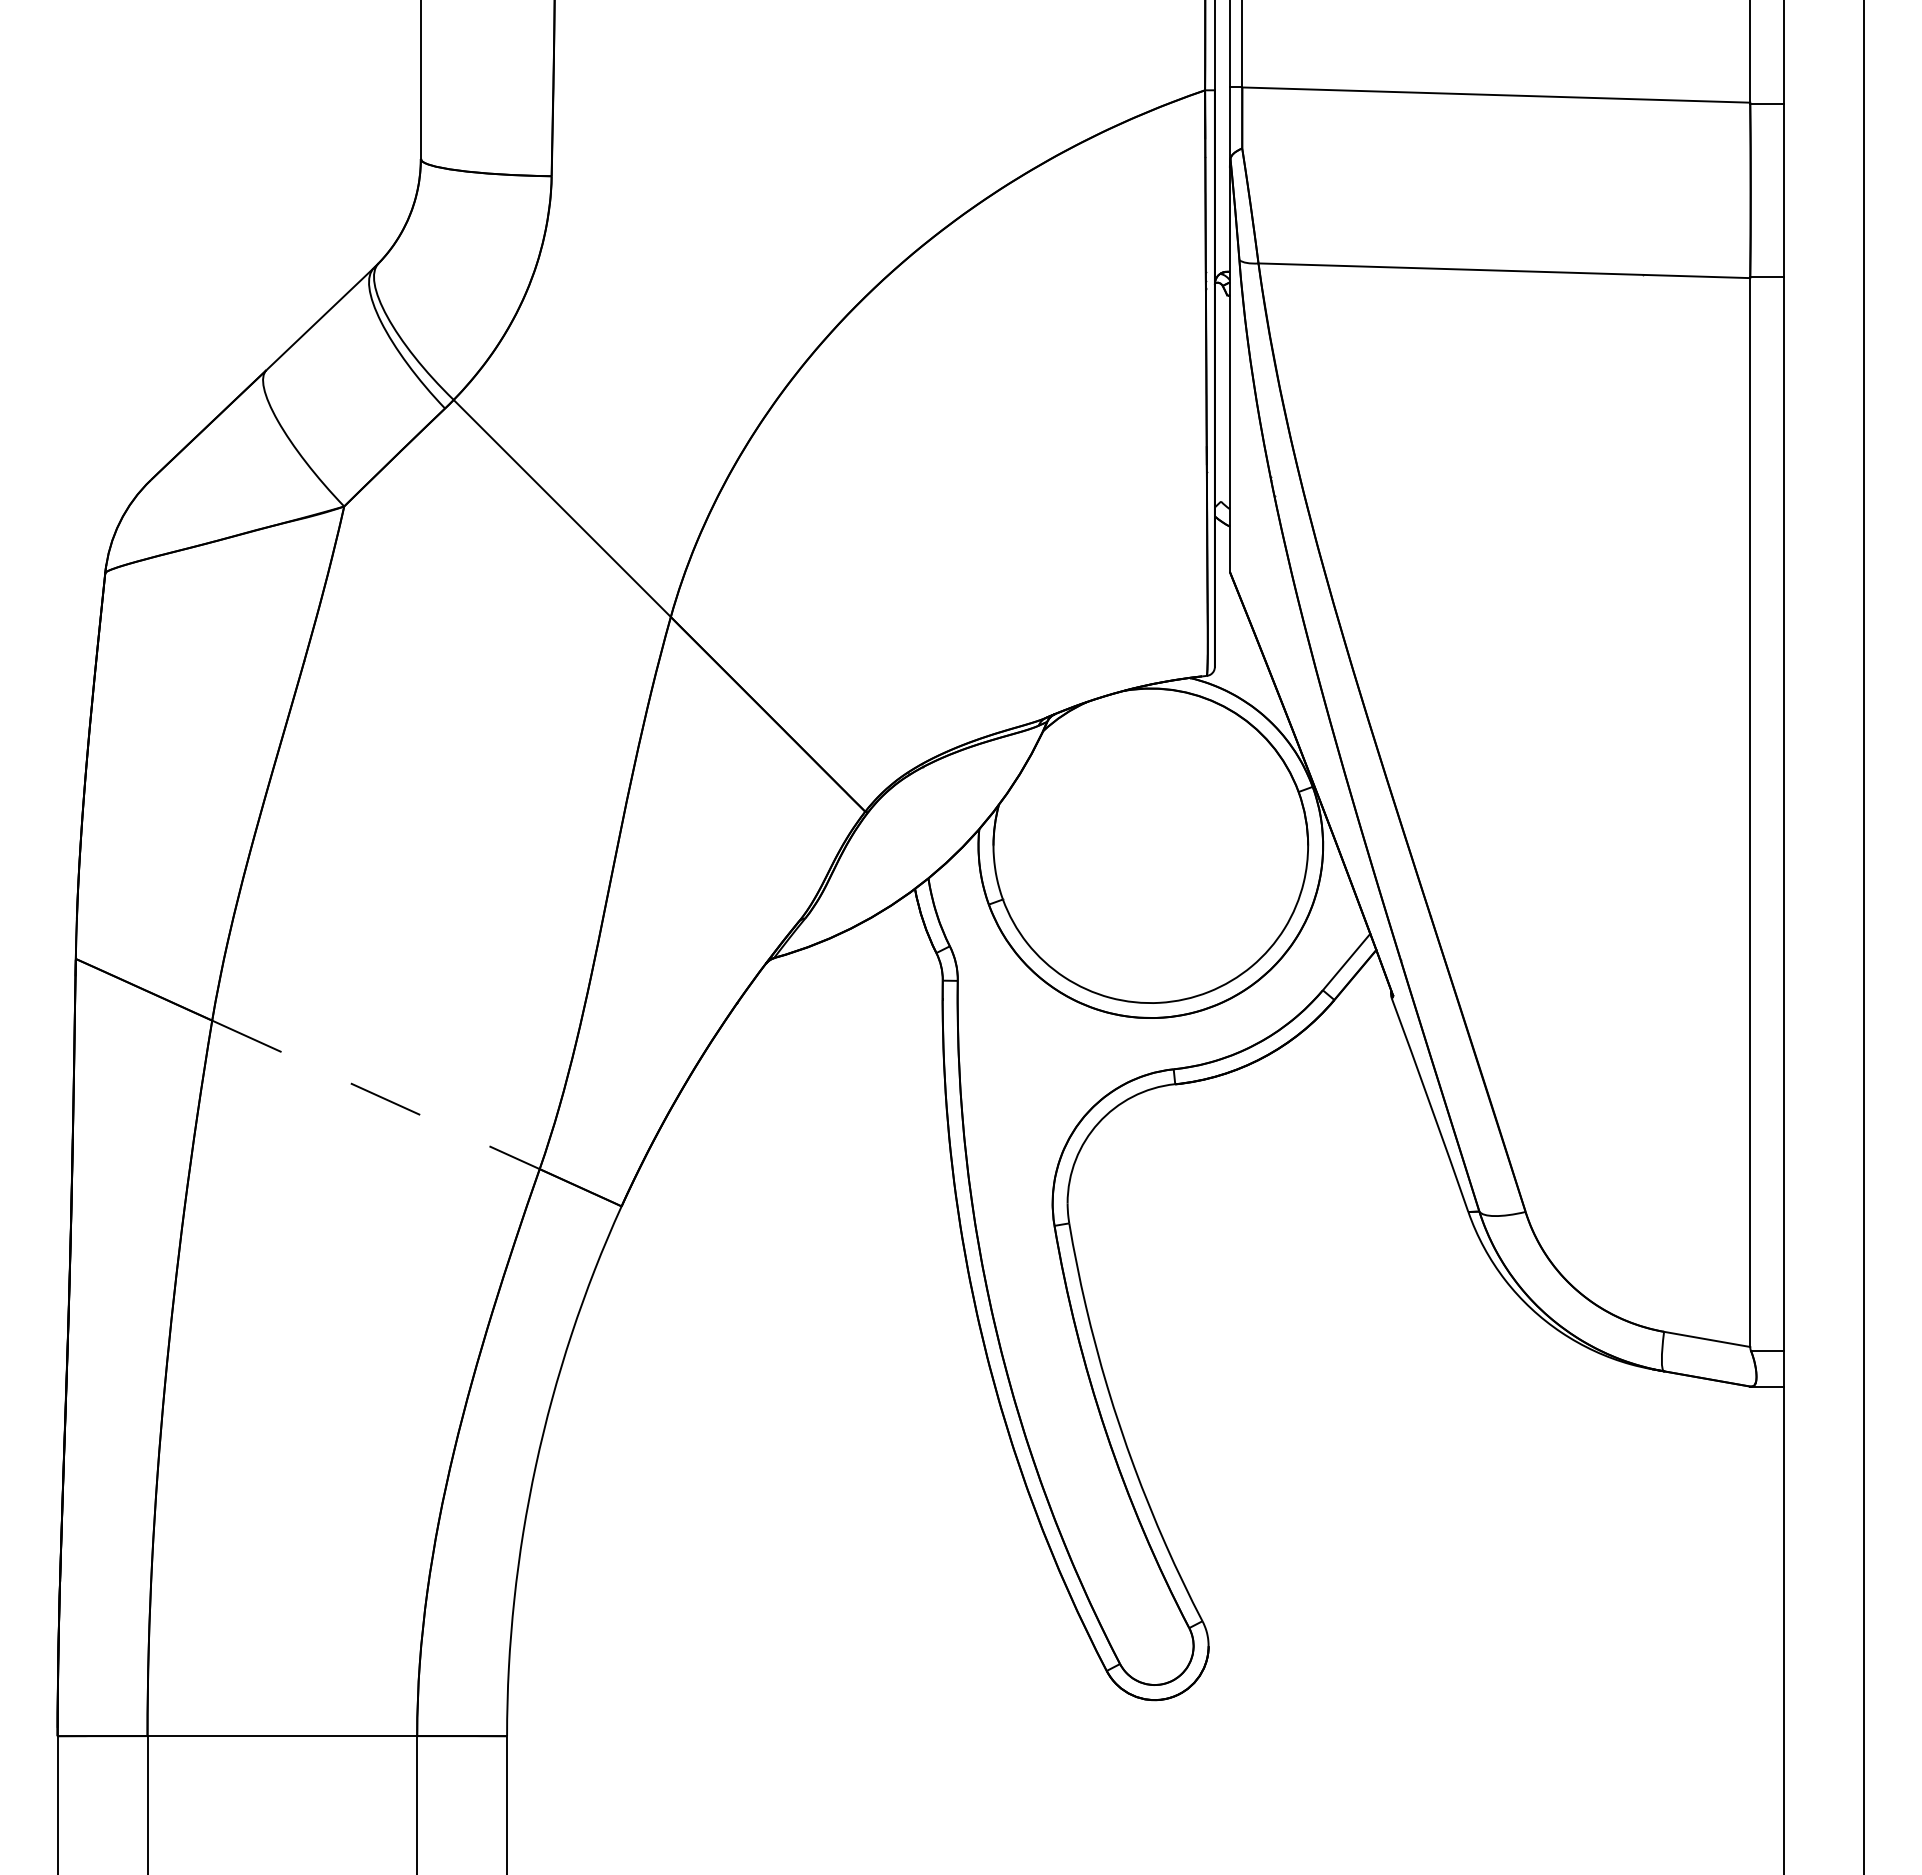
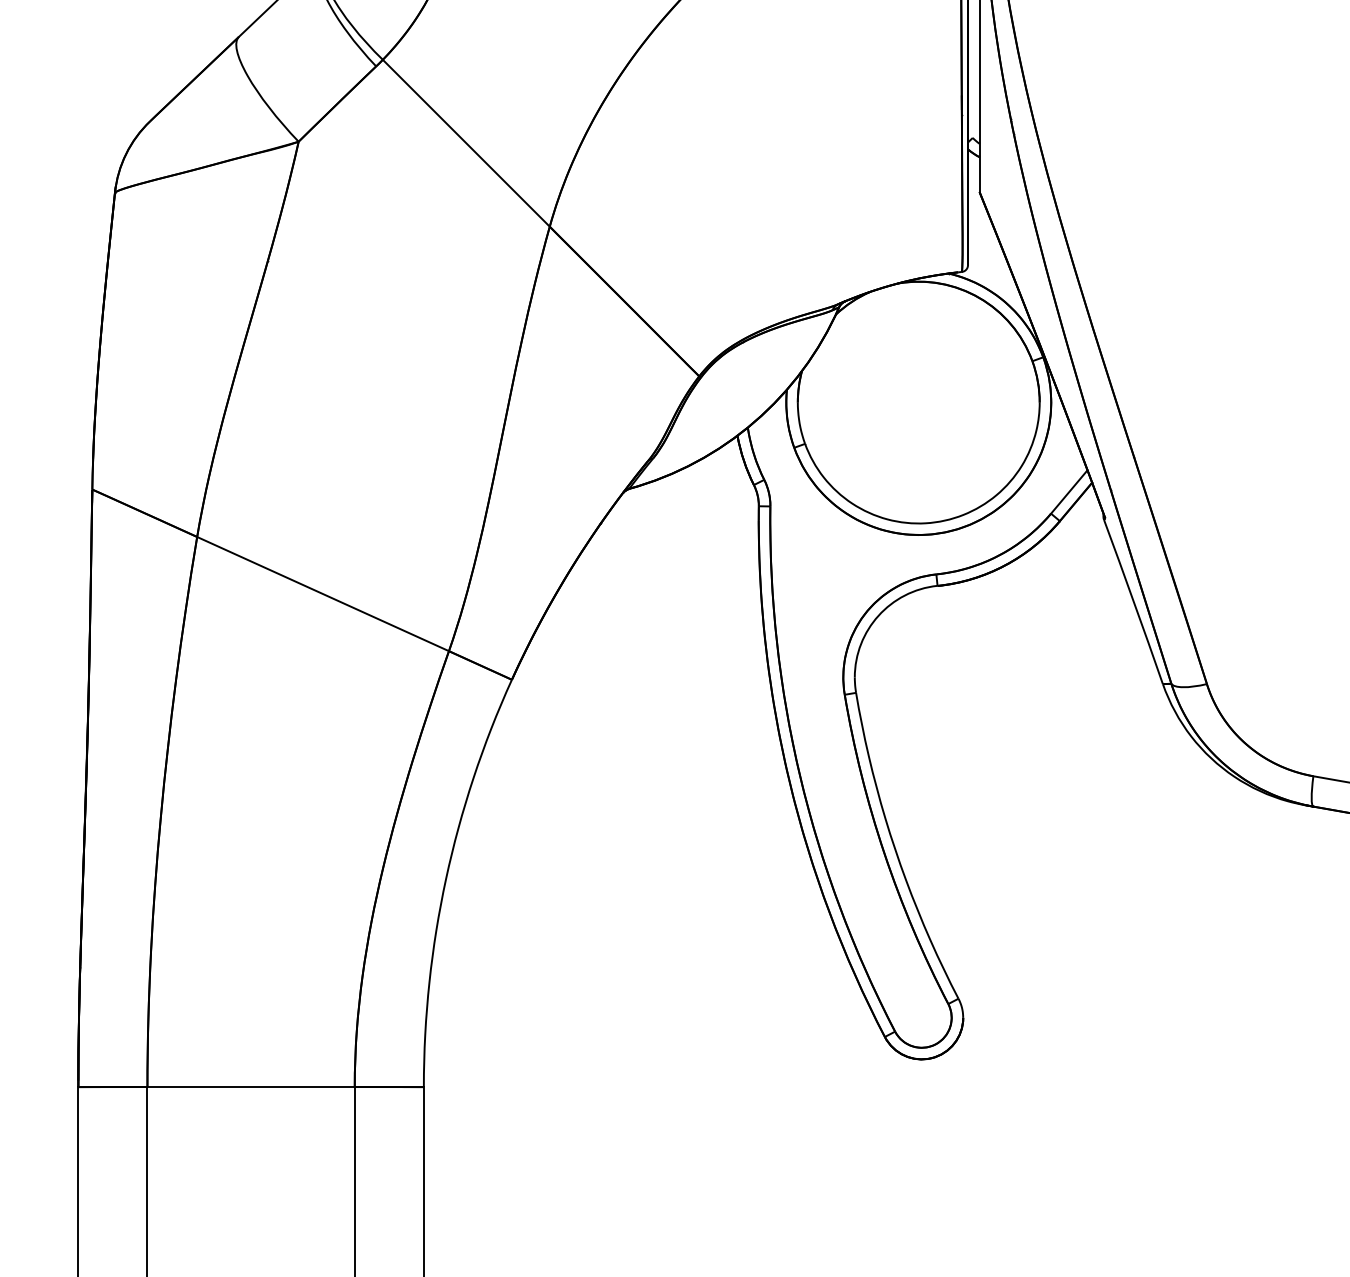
line: (375, 1094) -> (322, 593), dashed -> solid

